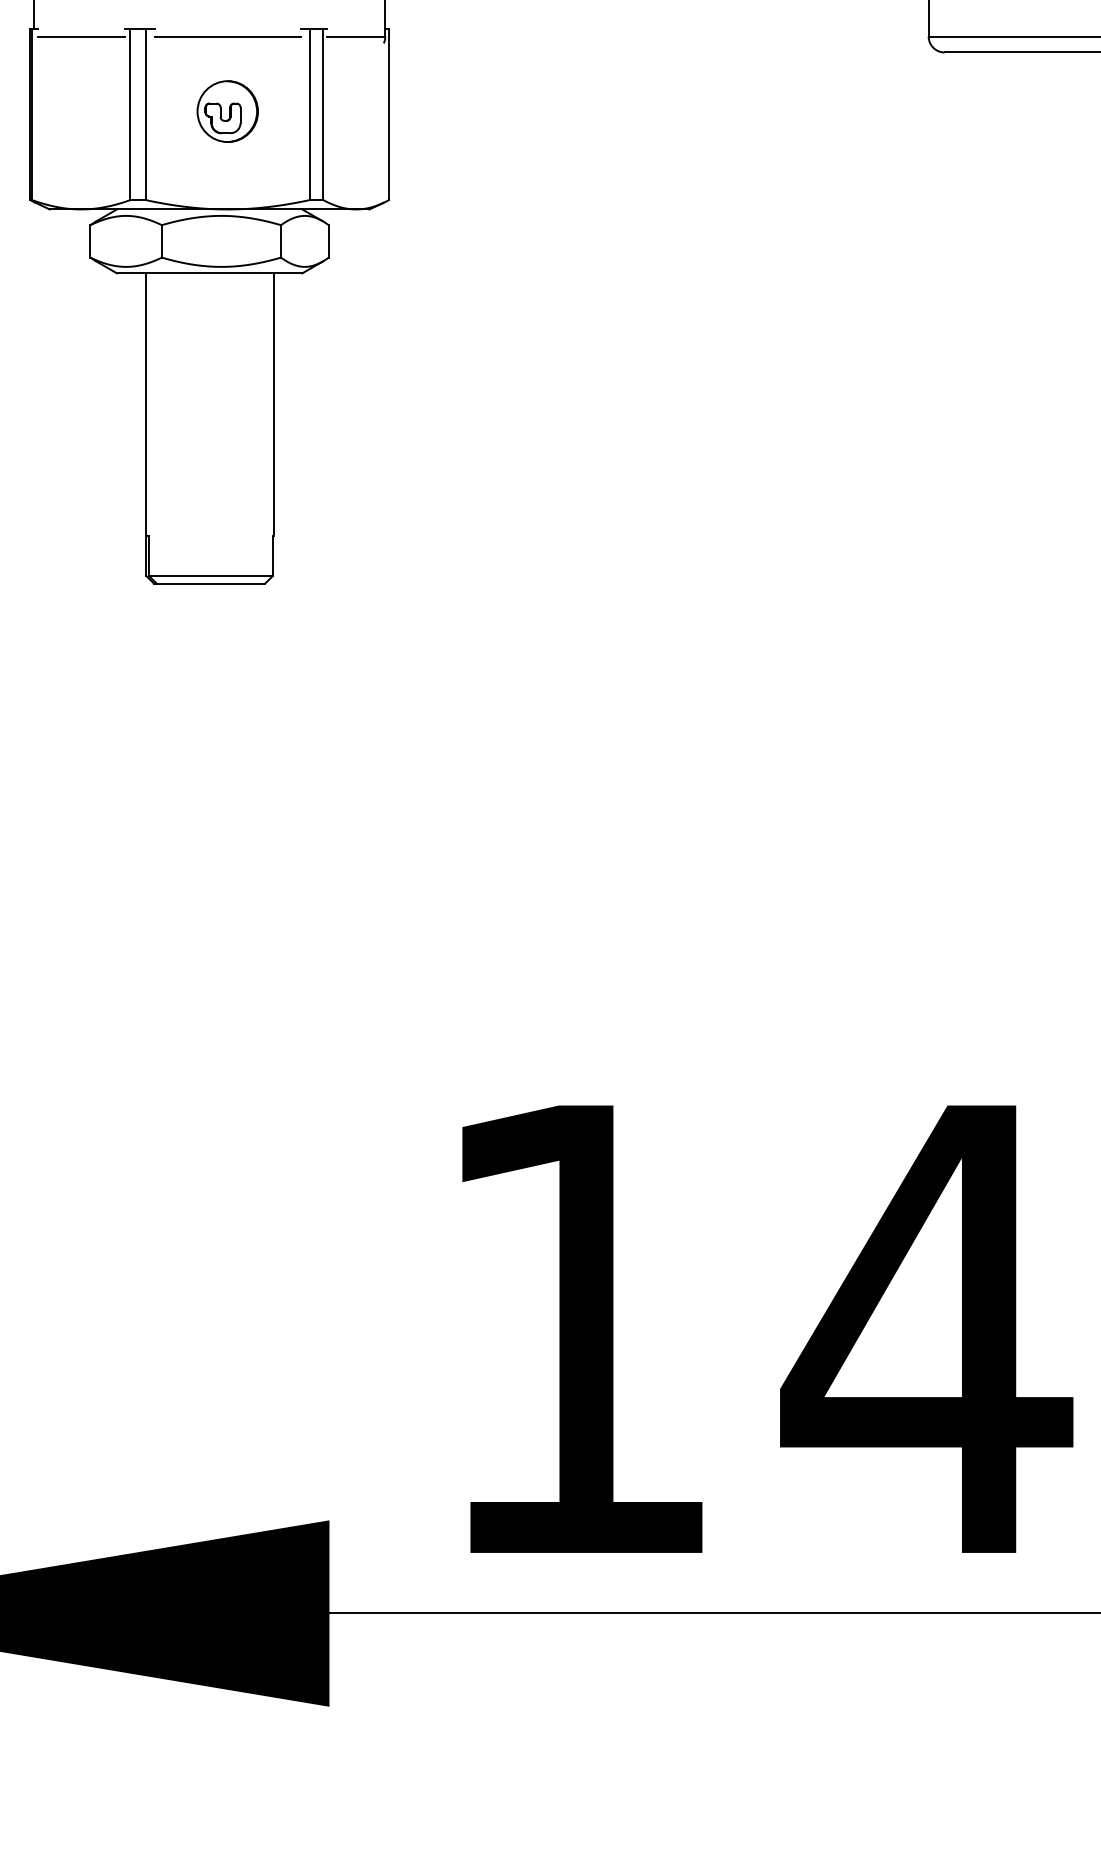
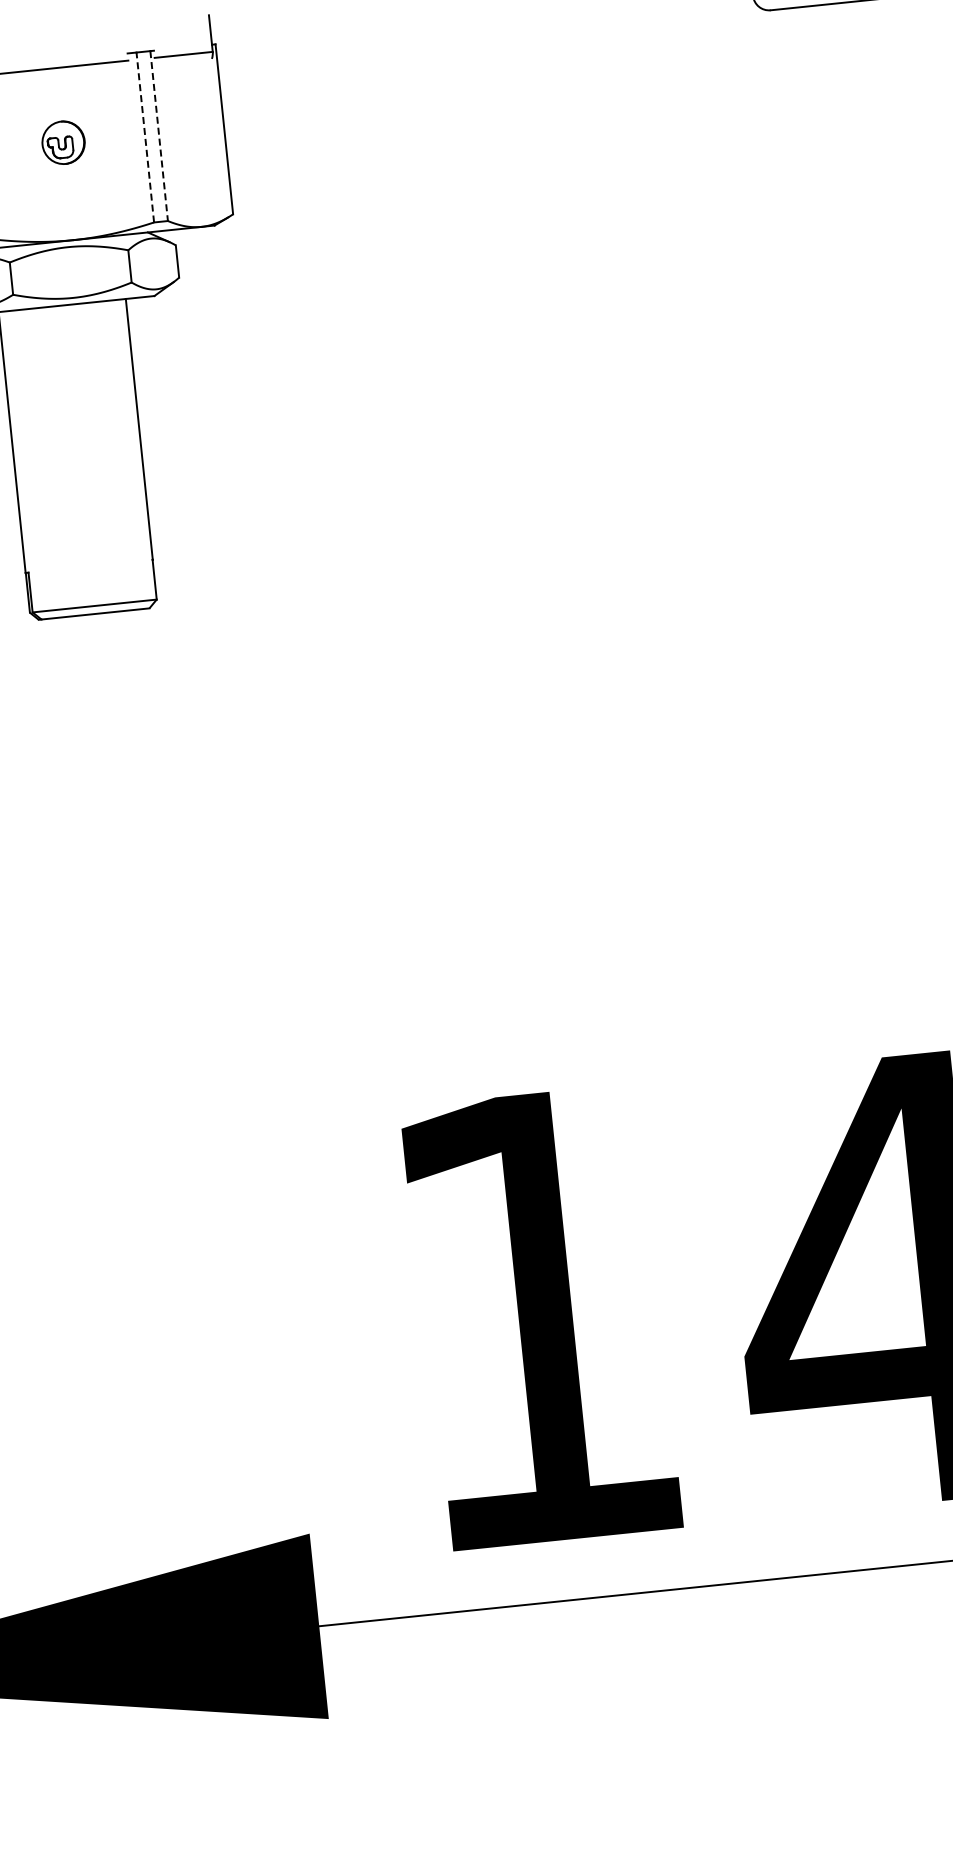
part: (227, 111) -> (63, 142), size x0.7
line: (309, 114) -> (145, 137), solid -> dashed
line: (323, 115) -> (159, 136), solid -> dashed

